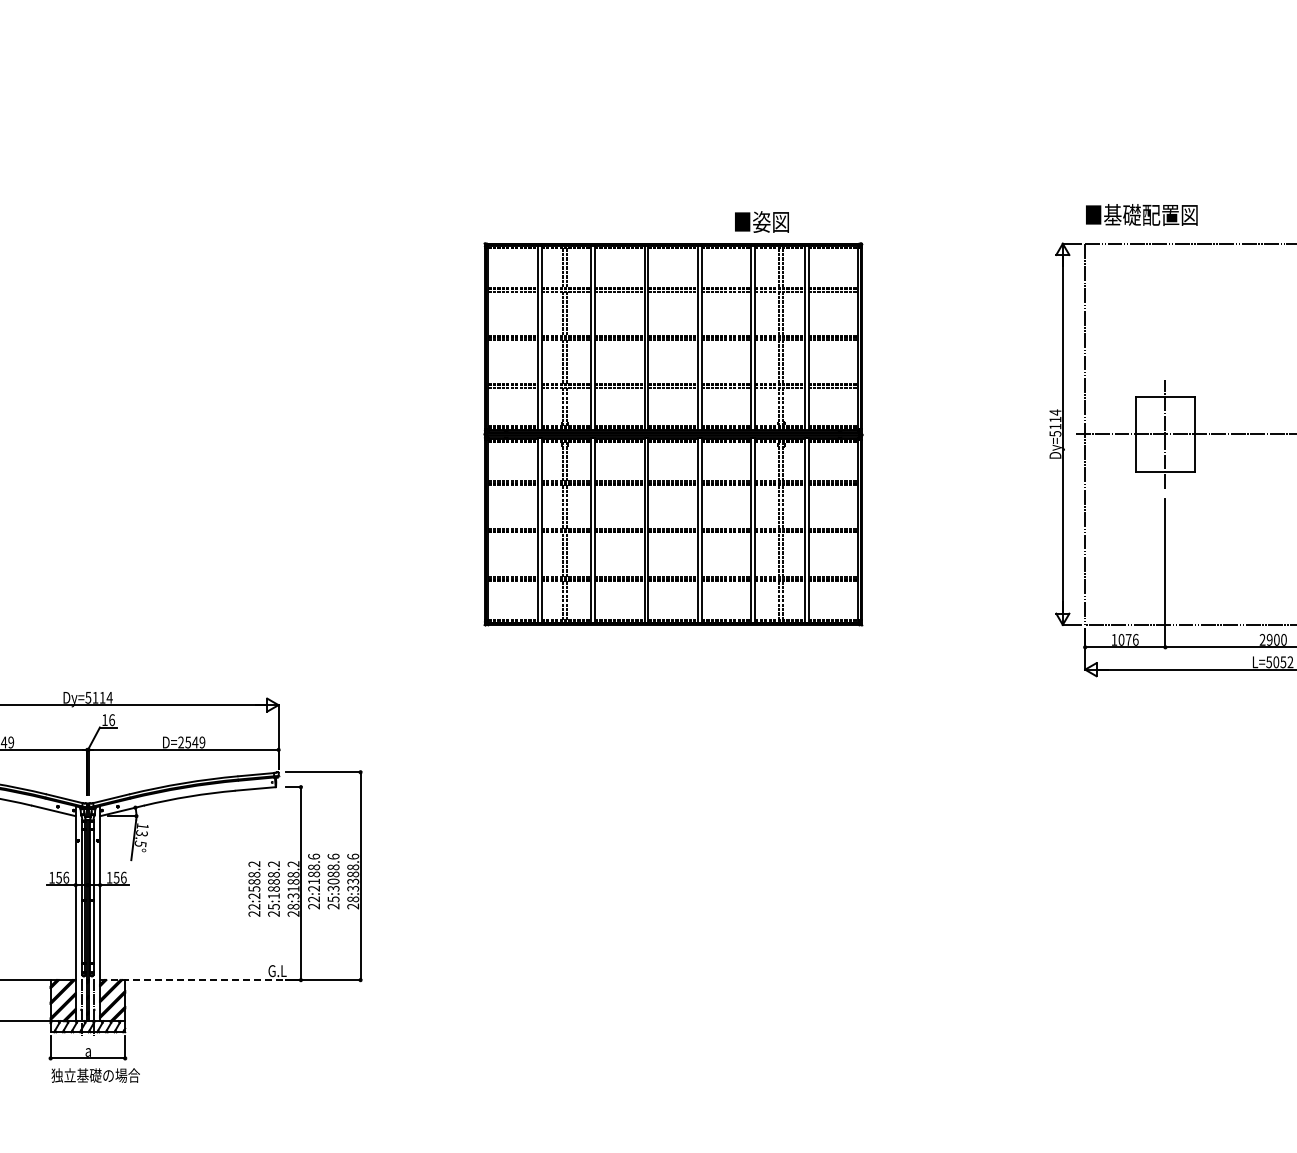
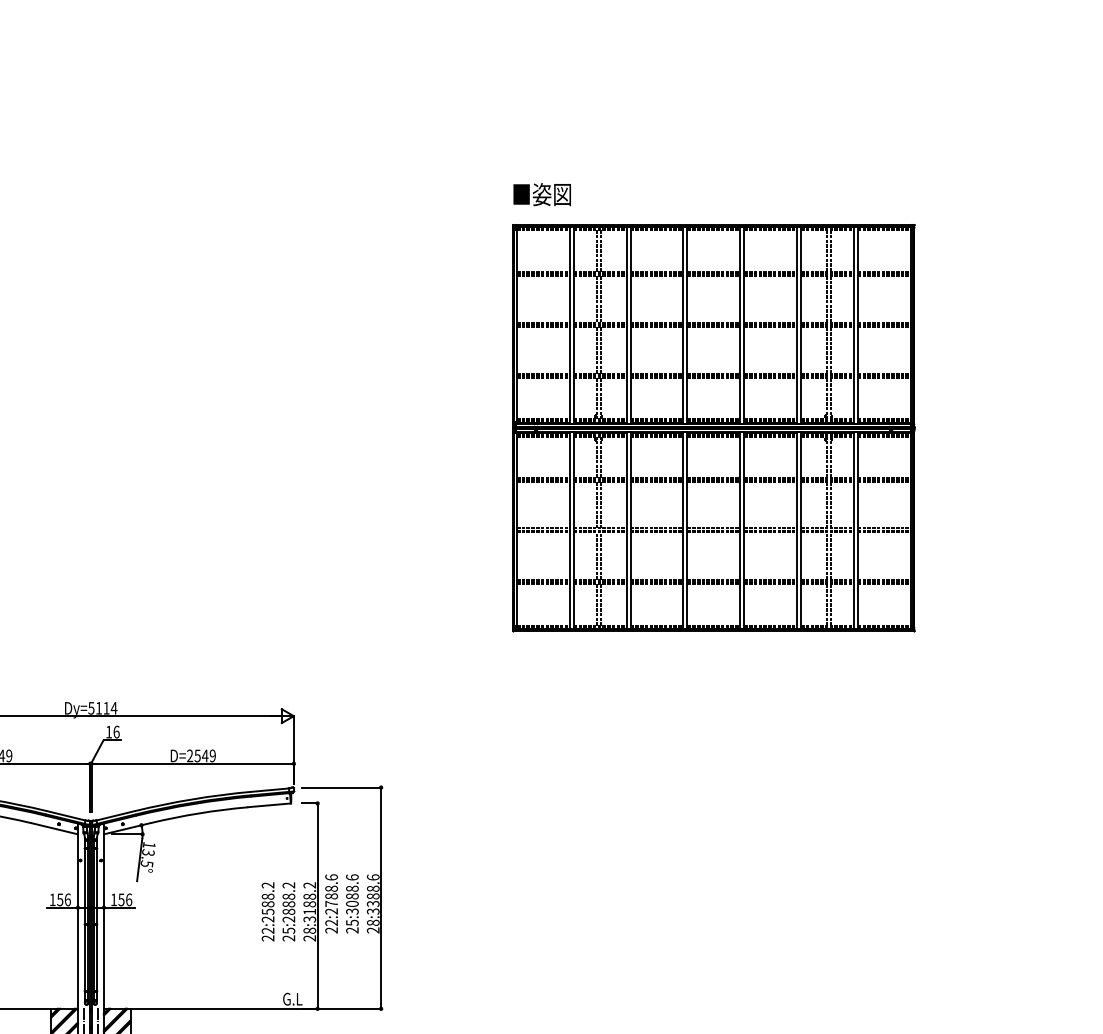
text: (761, 221) -> (541, 193), moved
text: (313, 881) -> (331, 903), 22:2188.6 -> 22:2788.6
text: (273, 896) -> (288, 919), 25:1888.2 -> 25:2888.2
line: (197, 980) -> (207, 1009), dashed -> solid

